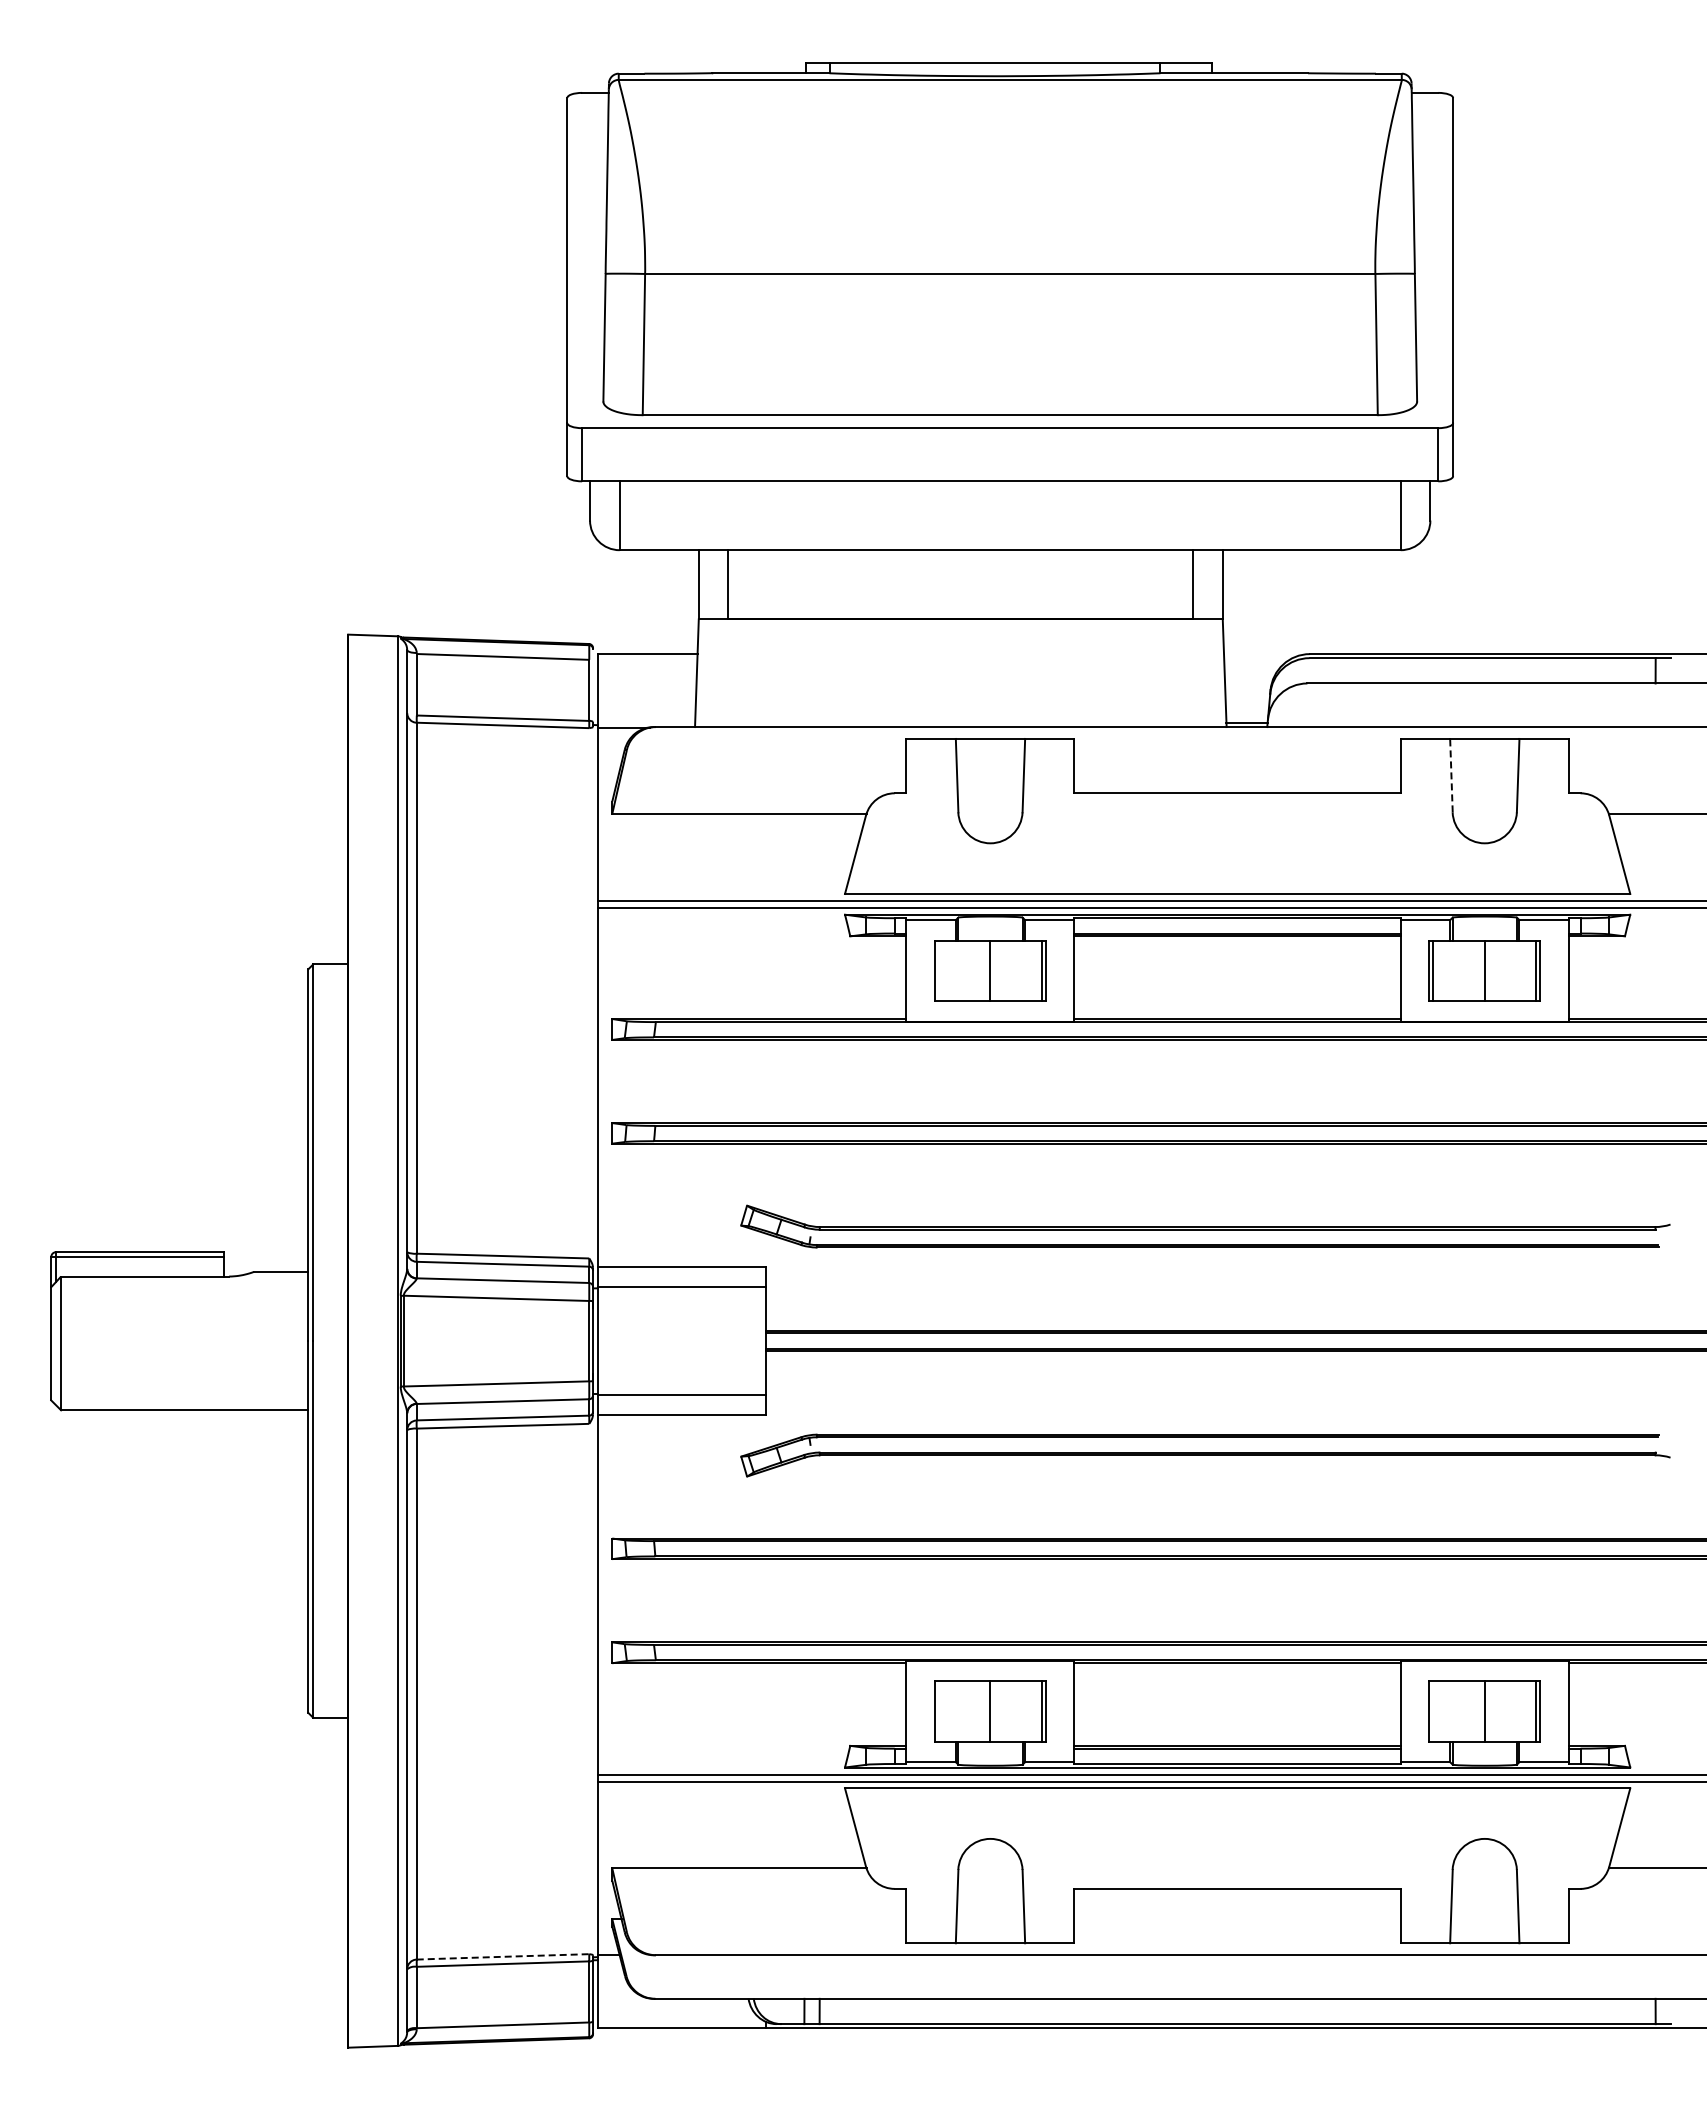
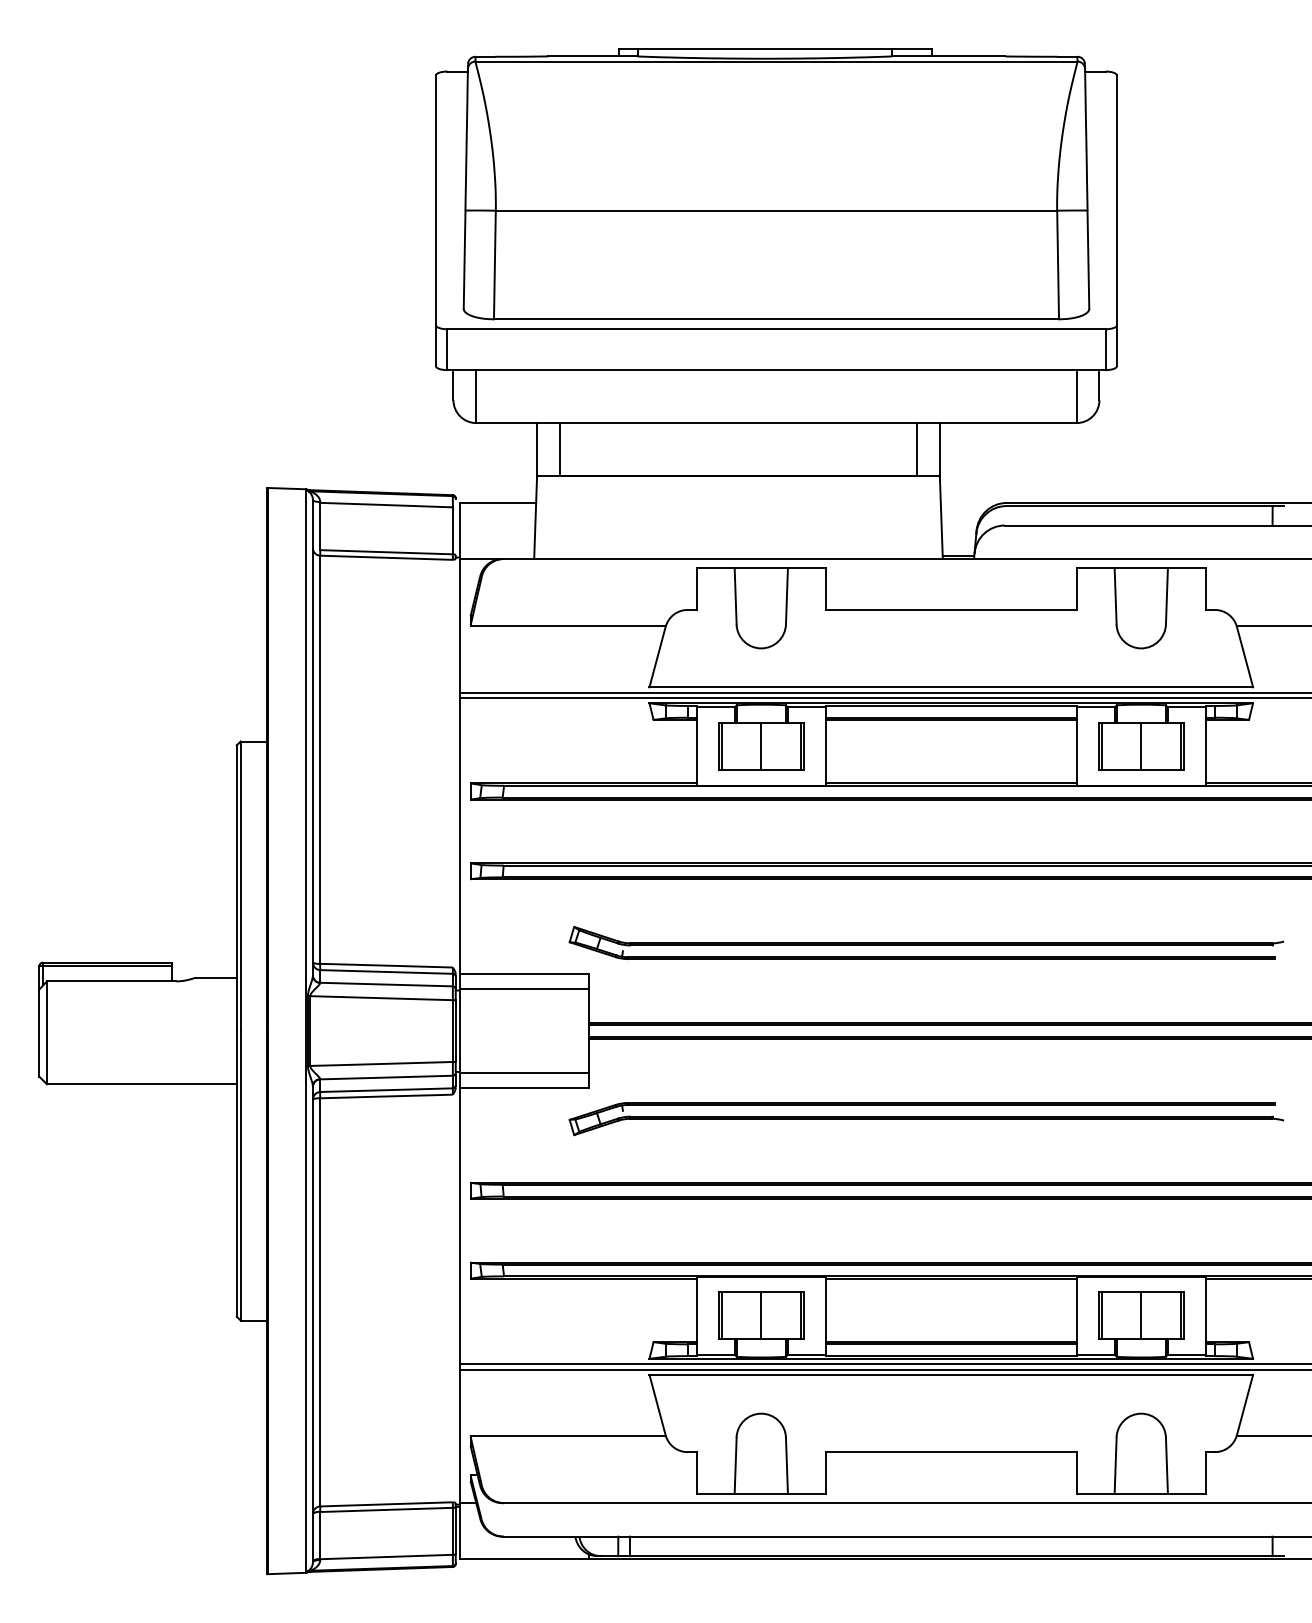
line: (1451, 775) -> (1115, 596), dashed -> solid
line: (939, 970) -> (722, 746), added
line: (939, 1711) -> (722, 1315), added
line: (1433, 1711) -> (1101, 1315), added
line: (502, 1956) -> (386, 1504), dashed -> solid

